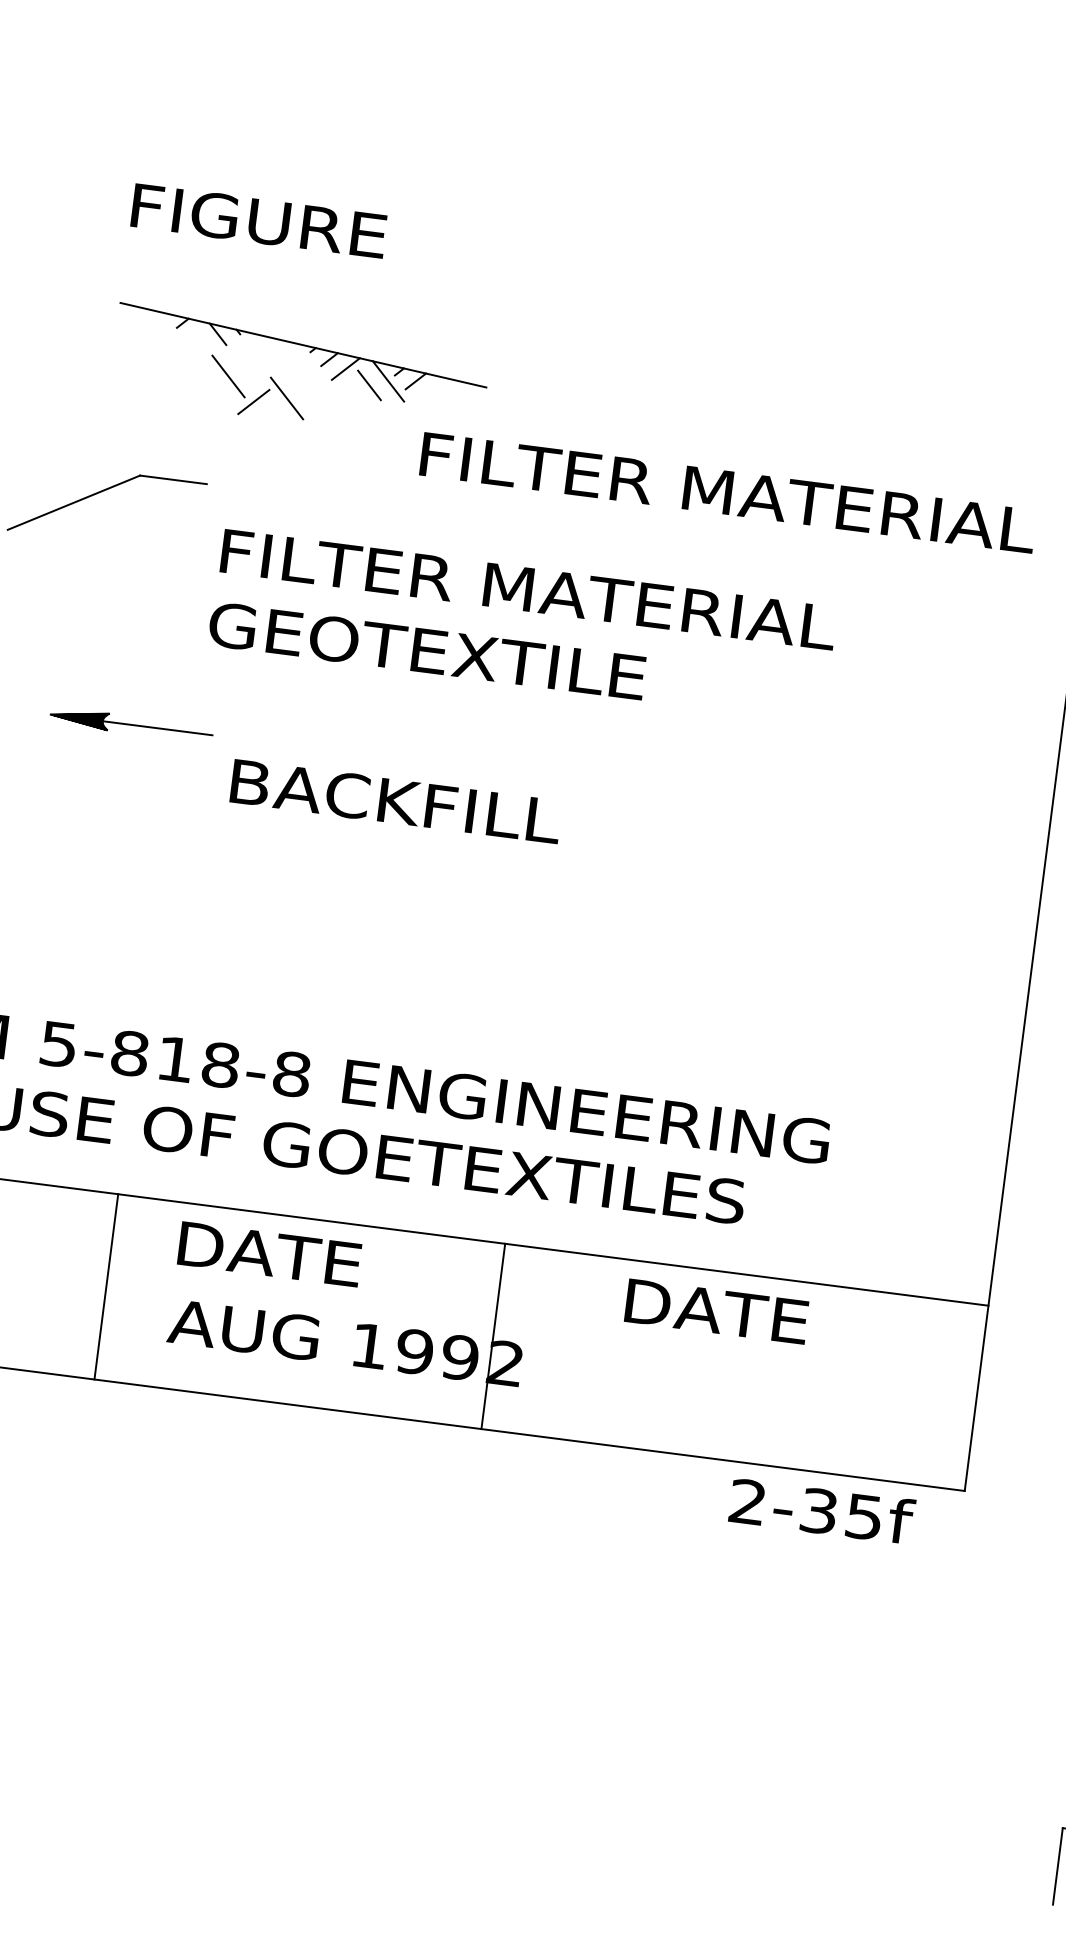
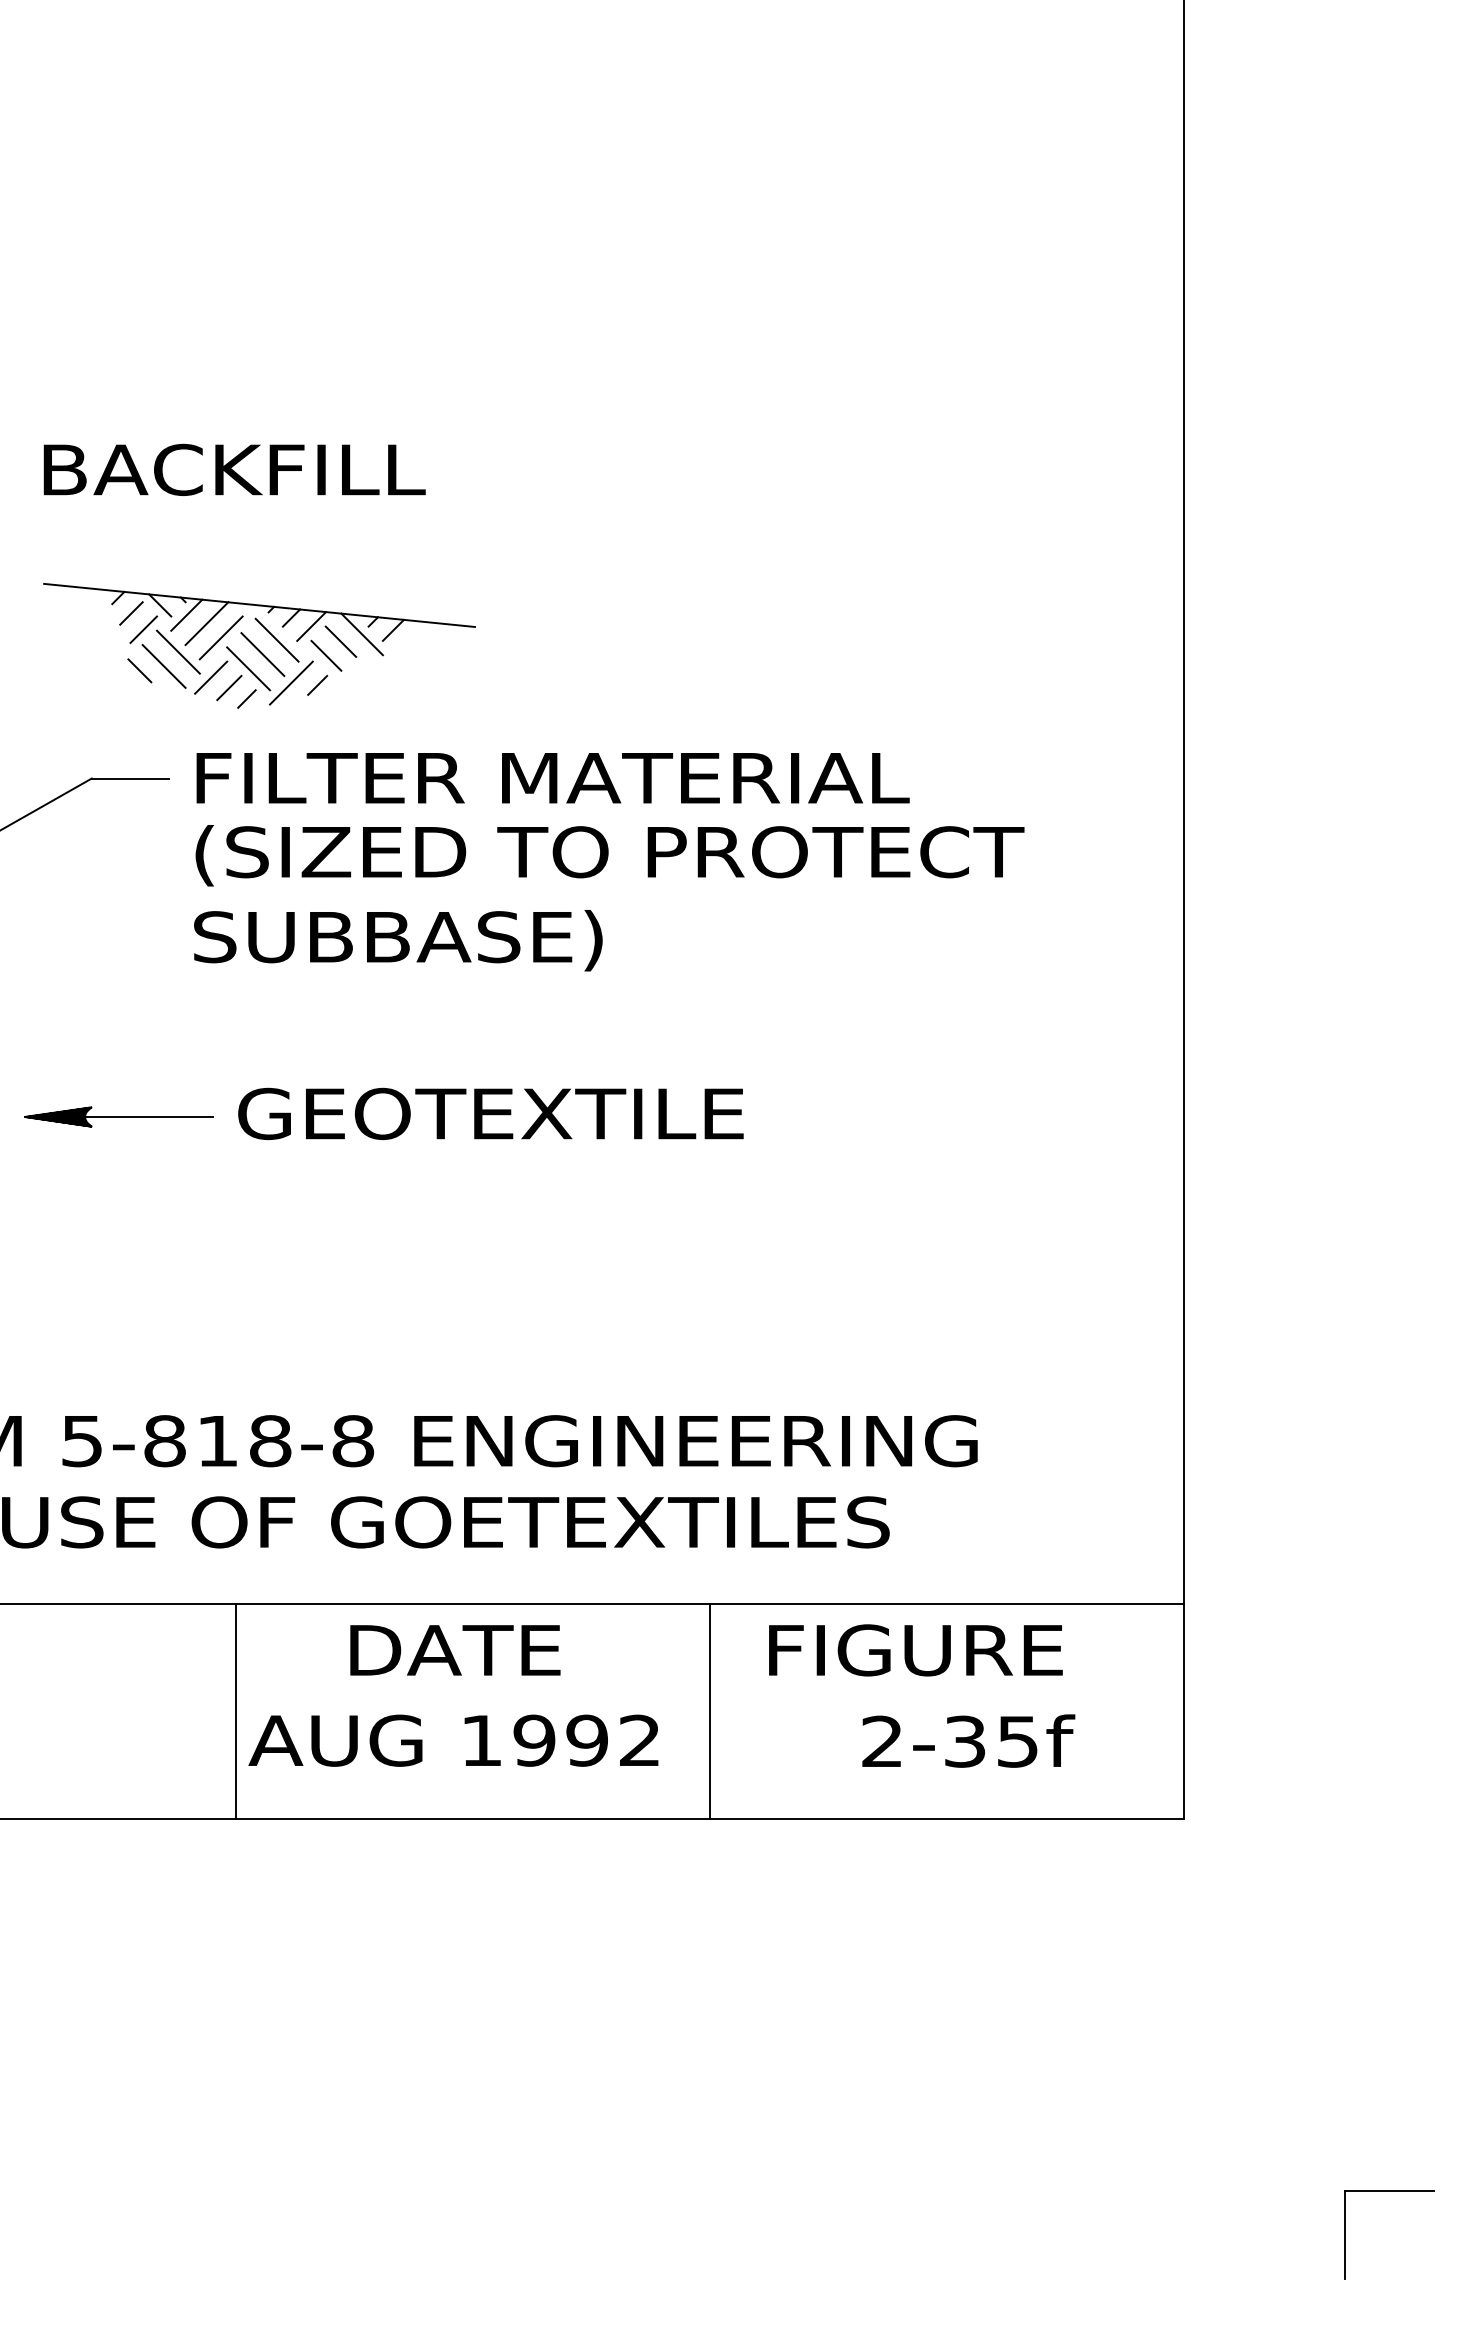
text: (300, 225) -> (238, 469), FIGURE -> BACKFILL
line: (192, 338) -> (131, 613), added
line: (239, 344) -> (186, 614), added
line: (200, 353) -> (143, 629), added
line: (255, 354) -> (206, 623), added
line: (266, 368) -> (220, 637), added
line: (314, 376) -> (276, 639), added
line: (193, 387) -> (139, 670), added
line: (214, 387) -> (163, 666), added
line: (300, 387) -> (262, 654), added
line: (355, 395) -> (326, 655), added
line: (268, 412) -> (229, 687), added
line: (322, 415) -> (291, 682), added
line: (344, 419) -> (317, 684), added
line: (281, 423) -> (246, 698), added
text: (727, 493) -> (552, 778), moved
text: (576, 598) -> (609, 855), FILTER MATERIAL -> (SIZED TO PROTECT
text: (426, 653) -> (445, 940), GEOTEXTILE -> SUBBASE)
part: (131, 724) -> (118, 1116), moved
text: (446, 807) -> (490, 1113), BACKFILL -> GEOTEXTILE
text: (269, 1254) -> (455, 1650), moved
line: (106, 1286) -> (236, 1711), moved
text: (755, 1316) -> (919, 1650), DATE -> FIGURE
line: (492, 1336) -> (709, 1711), moved
text: (822, 1510) -> (968, 1740), moved

